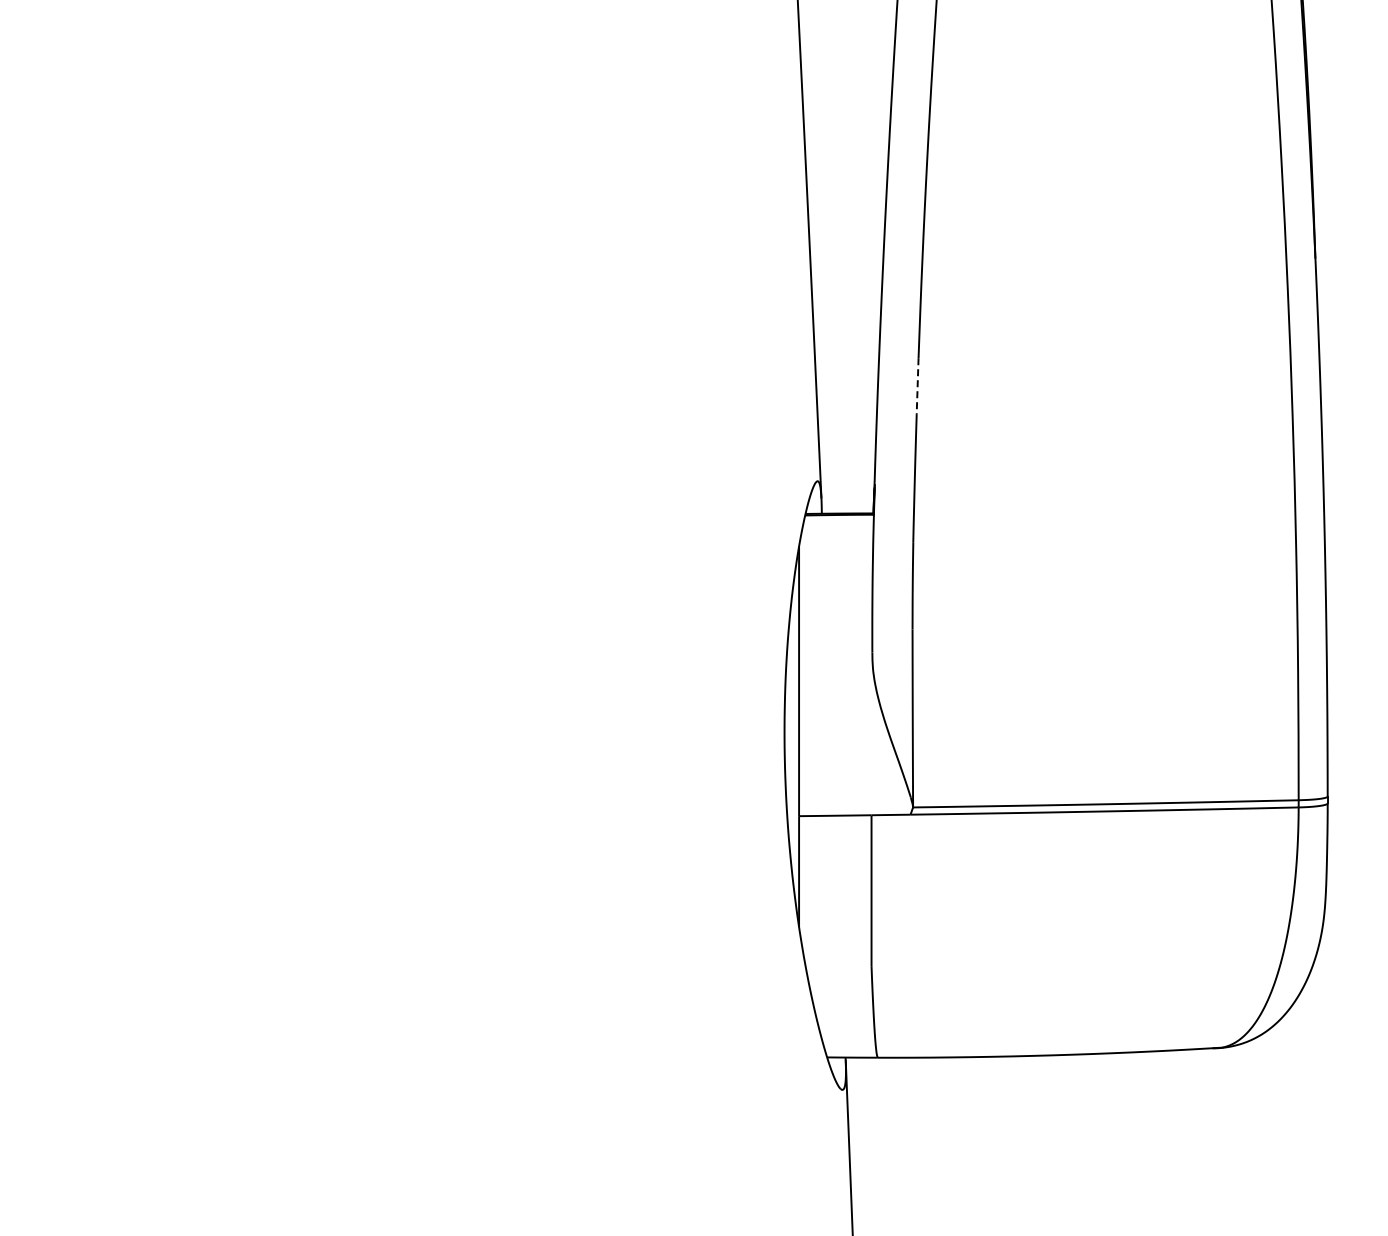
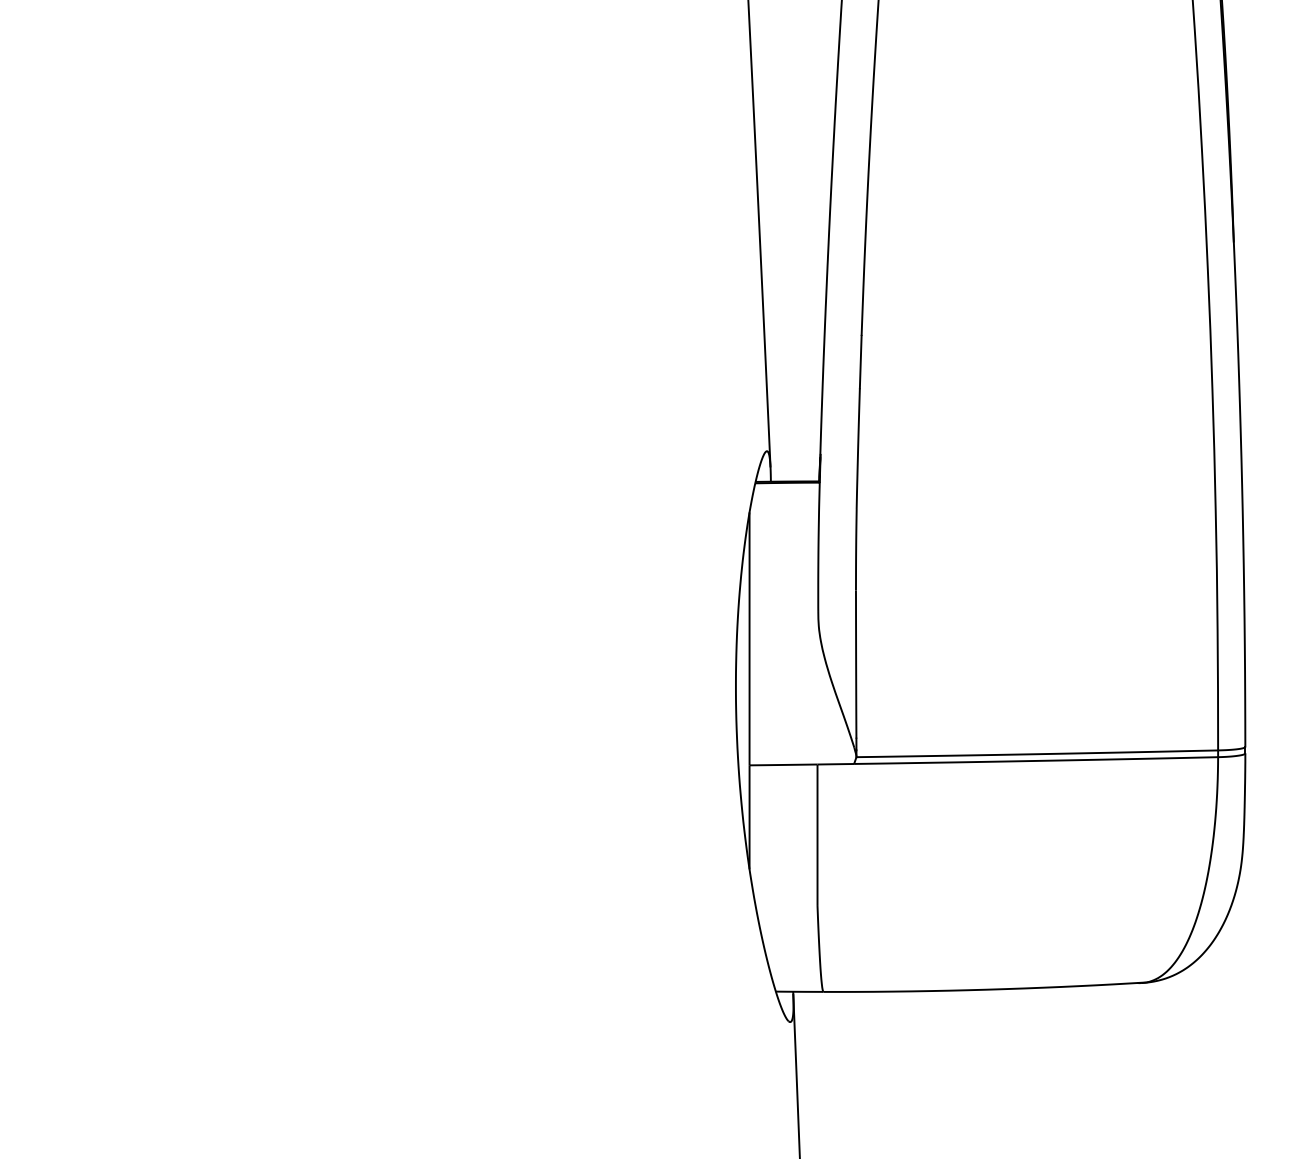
line: (917, 386) -> (860, 362), dashed -> solid

